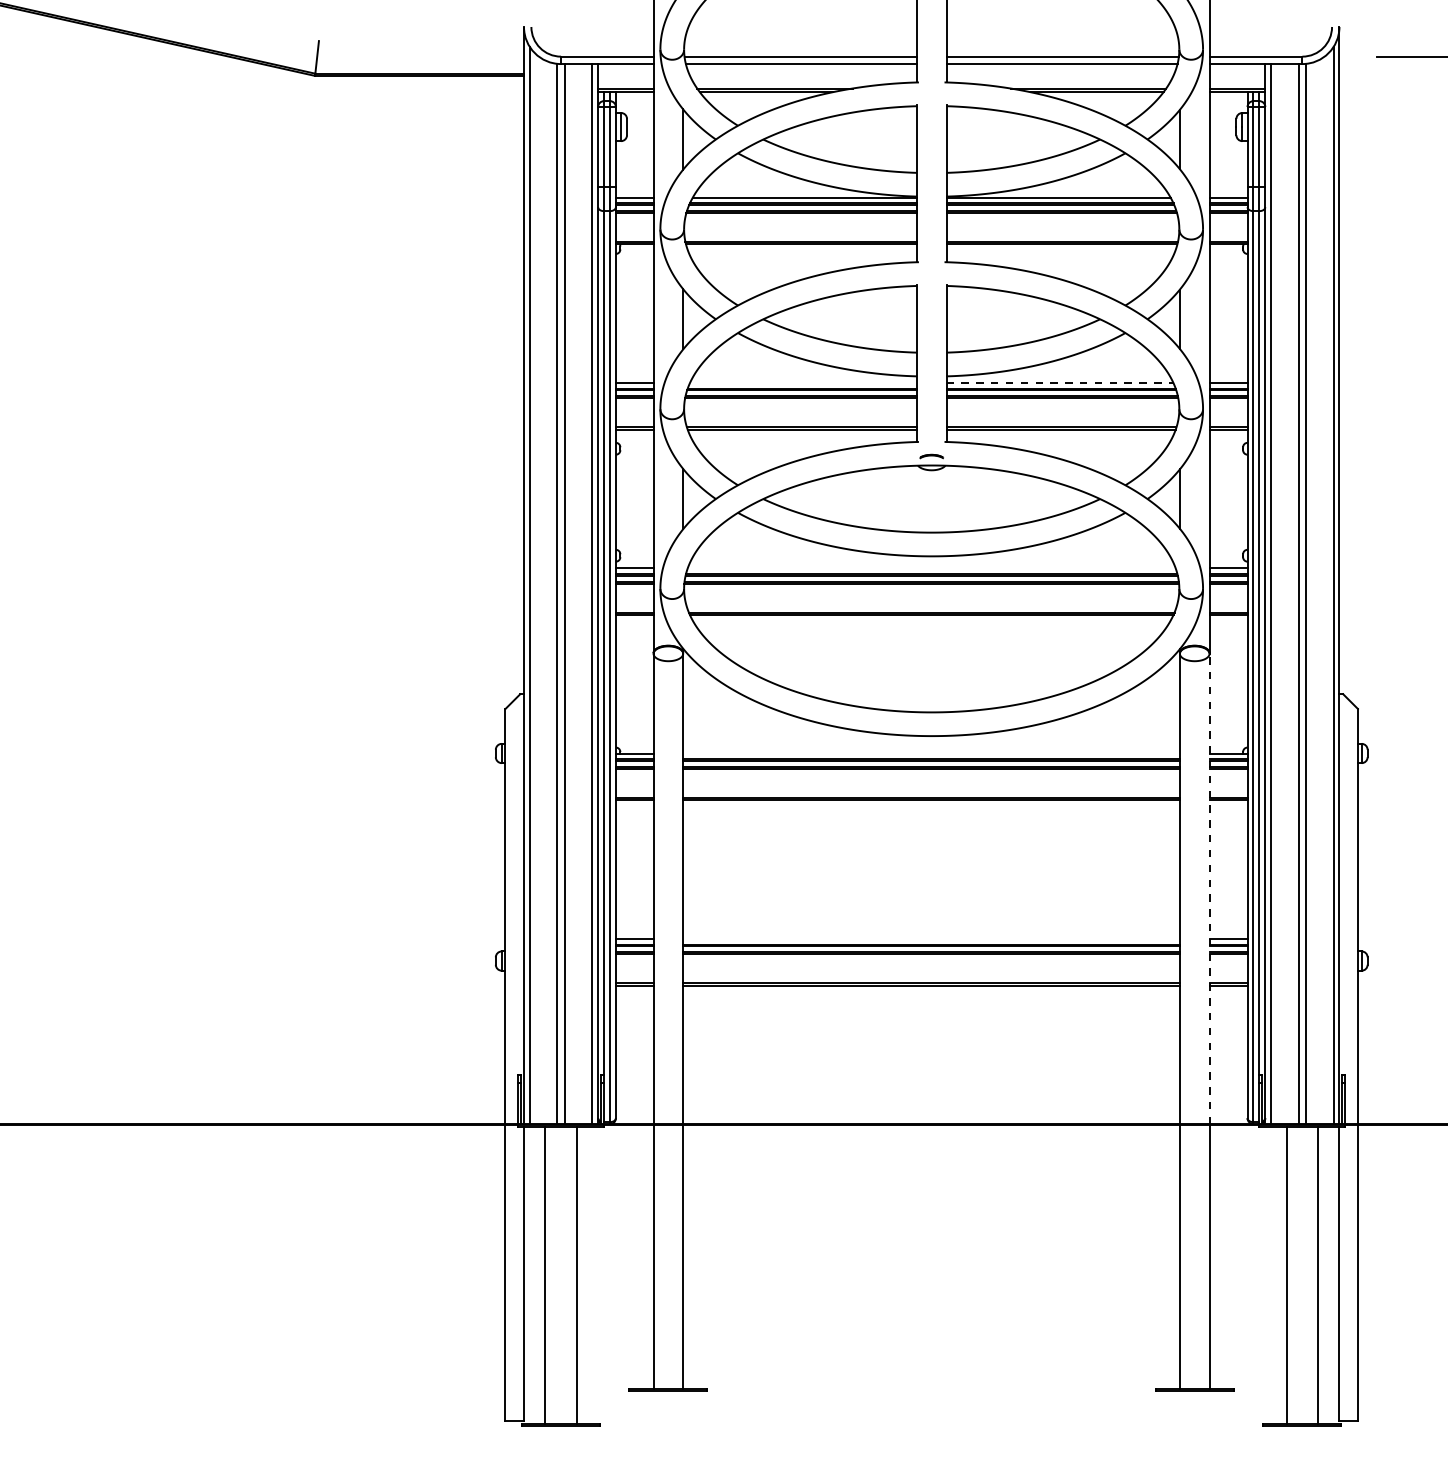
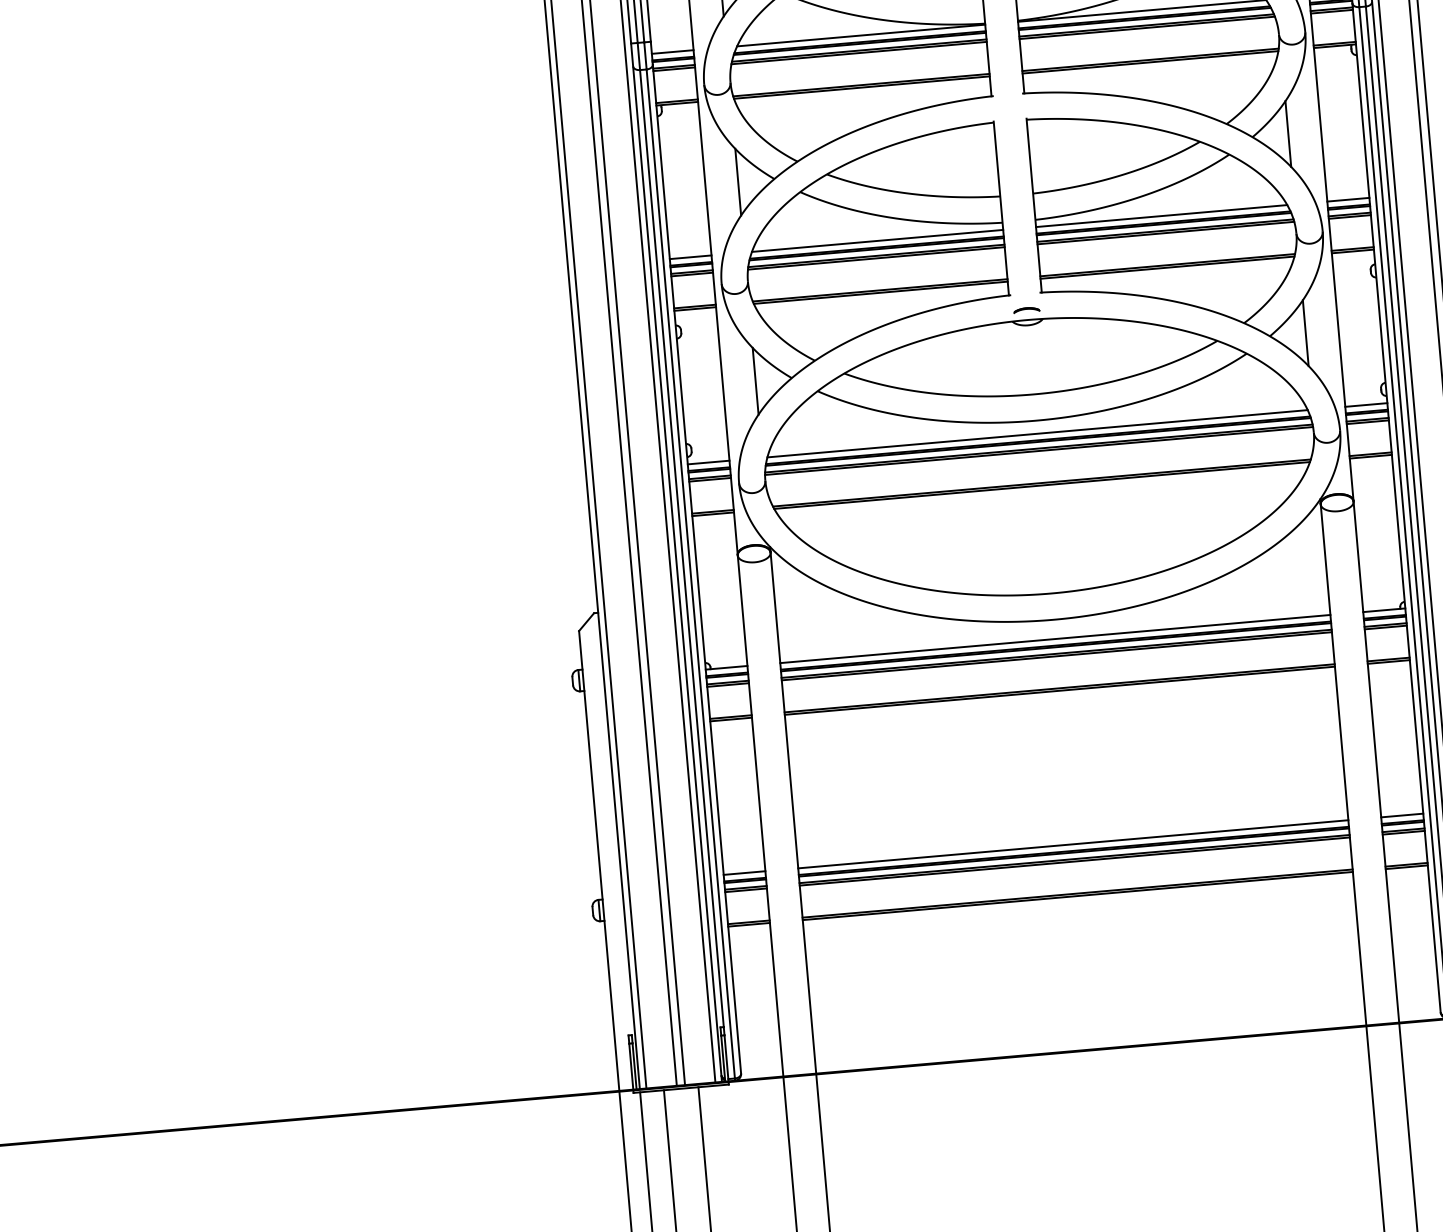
line: (803, 382) -> (877, 240), added
line: (1060, 382) -> (1162, 215), dashed -> solid
line: (931, 568) -> (1037, 434), added
line: (931, 753) -> (1055, 639), added
line: (1209, 888) -> (1376, 761), dashed -> solid
line: (931, 938) -> (1073, 843), added

